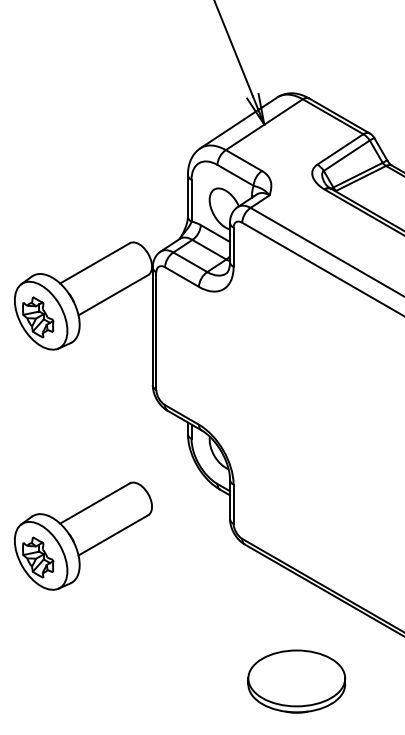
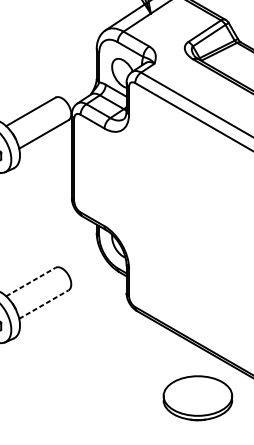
line: (95, 503) -> (31, 282), solid -> dashed
line: (113, 535) -> (43, 304), solid -> dashed
part: (296, 681) -> (197, 398), moved

